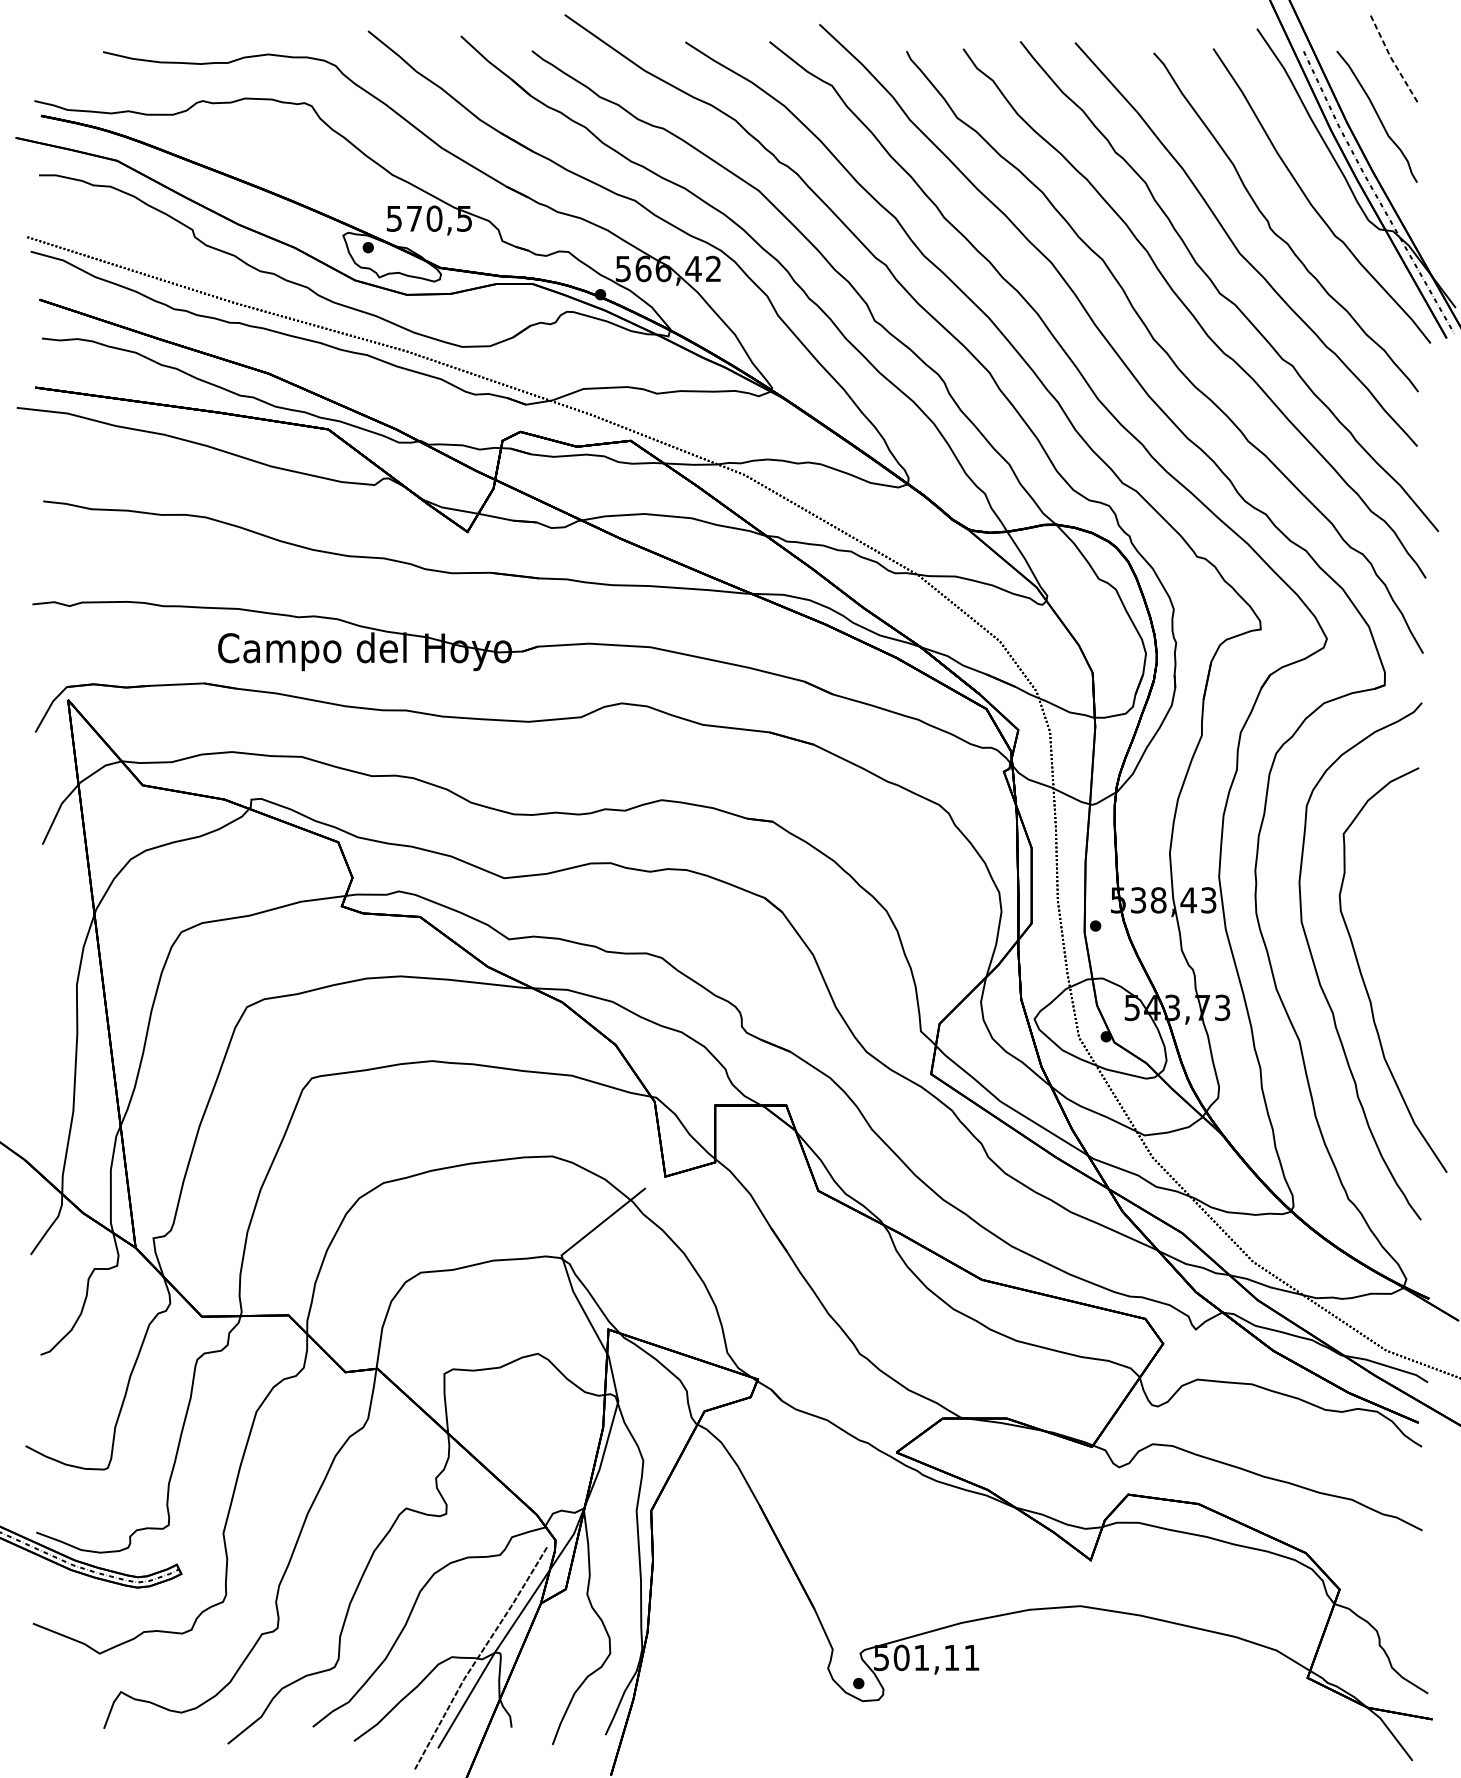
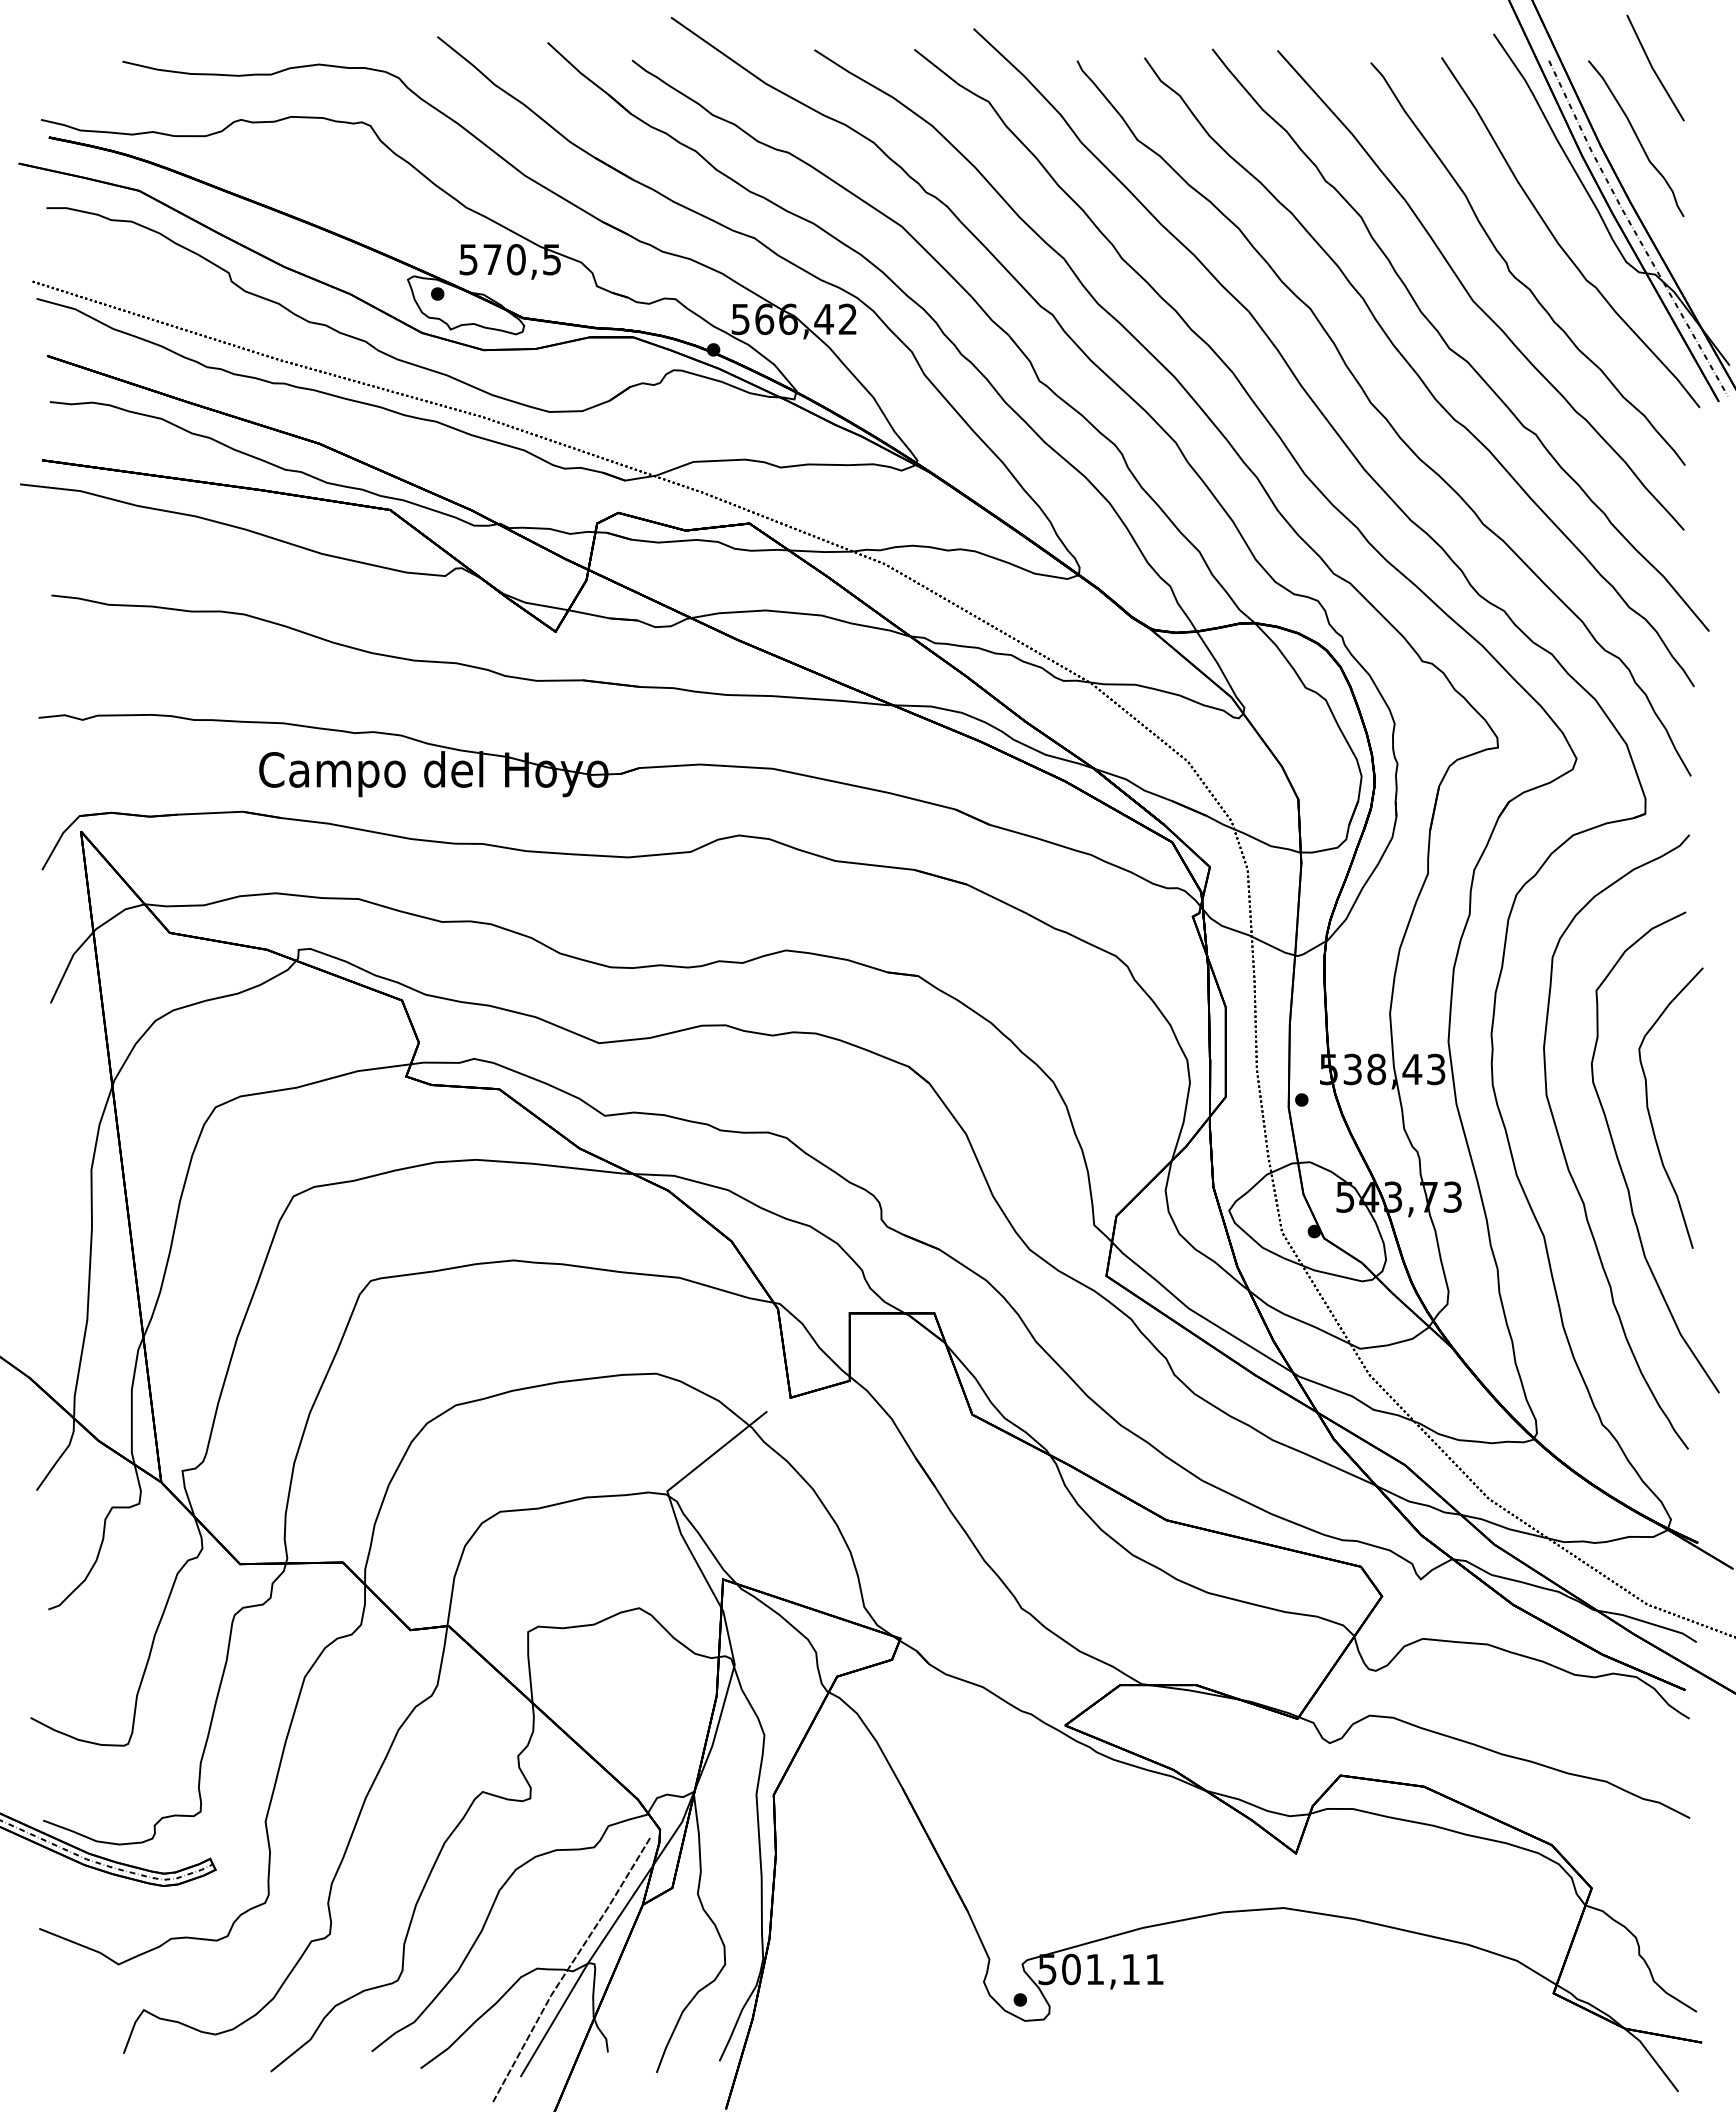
line: (1390, 57) -> (1652, 68), dashed -> solid
curve: (1389, 938) -> (1650, 1114), added

